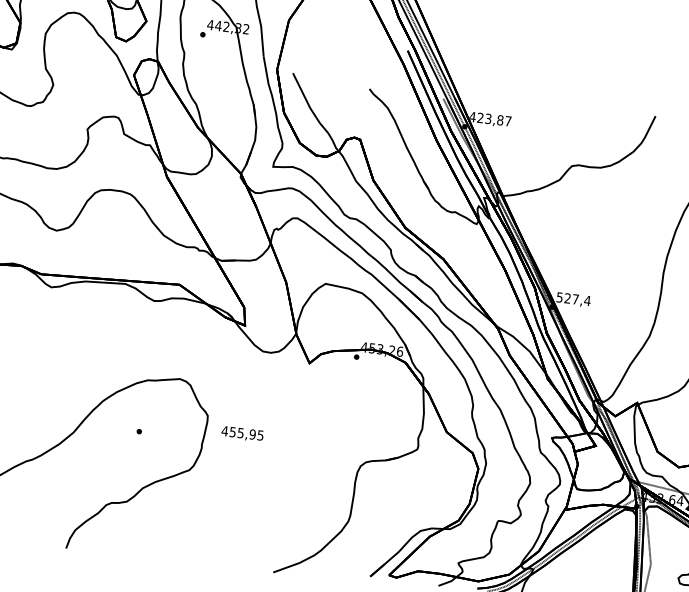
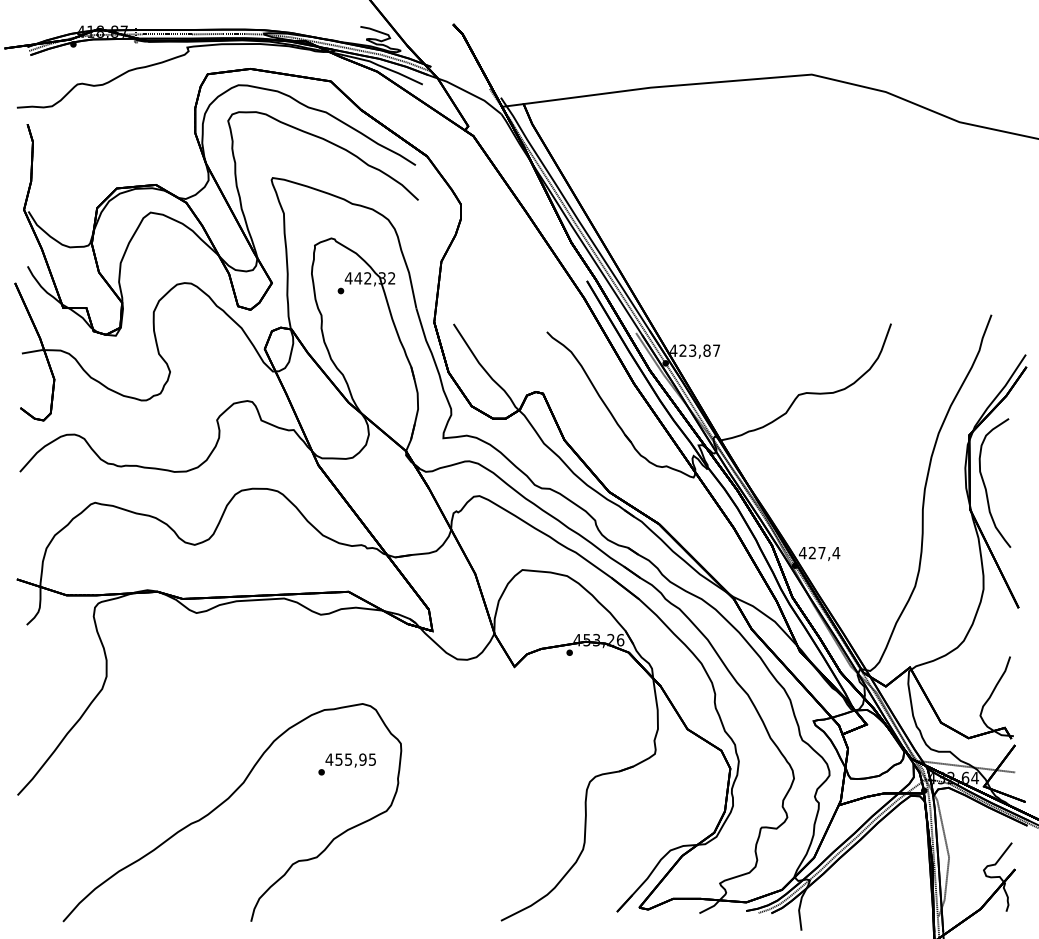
text: (559, 297) -> (802, 553), 527,4 -> 427,4
text: (242, 434) -> (350, 760), moved

